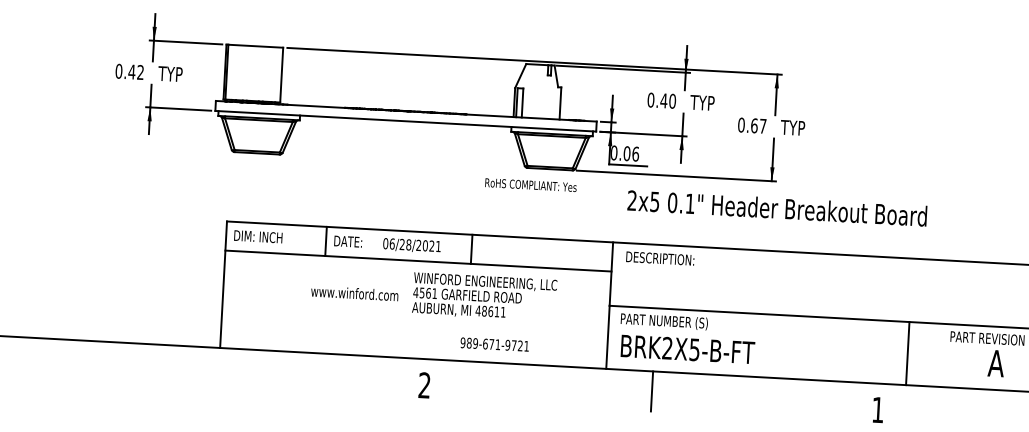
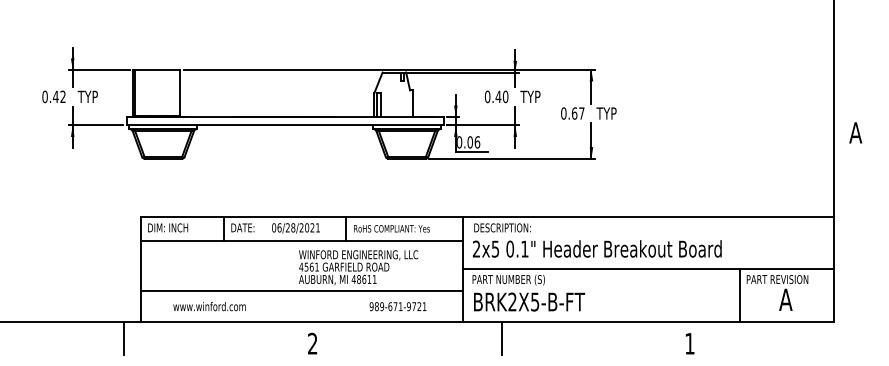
text: (530, 184) -> (391, 228), moved
text: (777, 207) -> (597, 248), moved
text: (354, 293) -> (209, 306), moved
line: (414, 320) -> (301, 290), added
text: (494, 344) -> (397, 306), moved
line: (908, 353) -> (740, 295), moved
line: (198, 366) -> (124, 338), added

